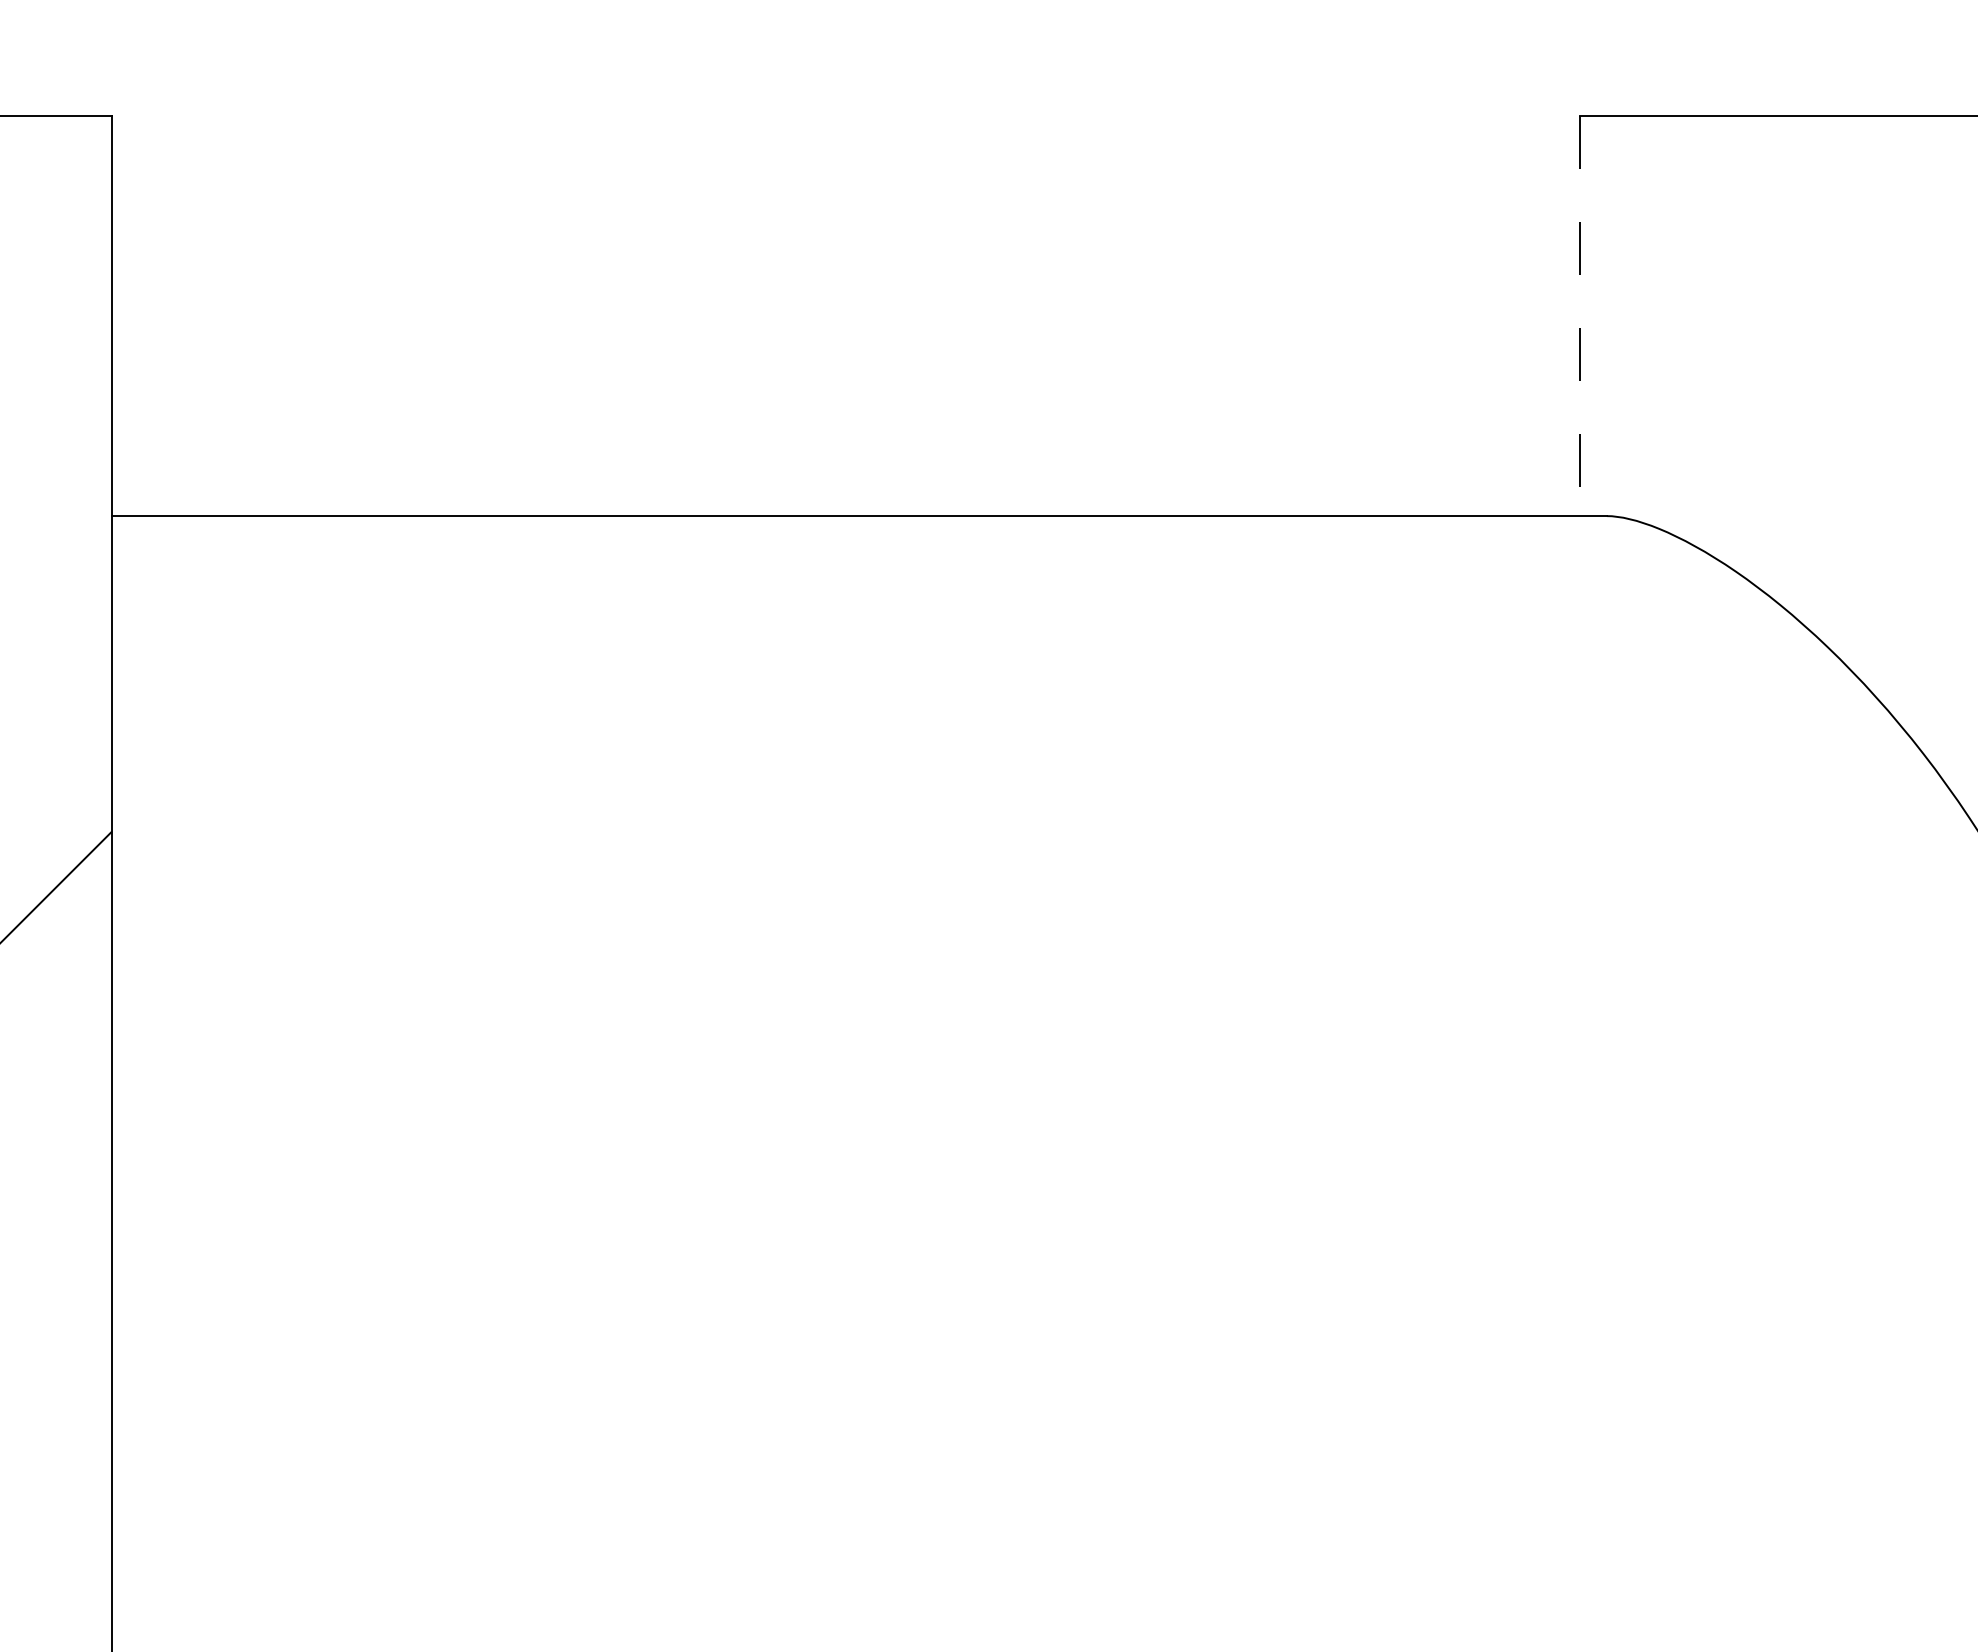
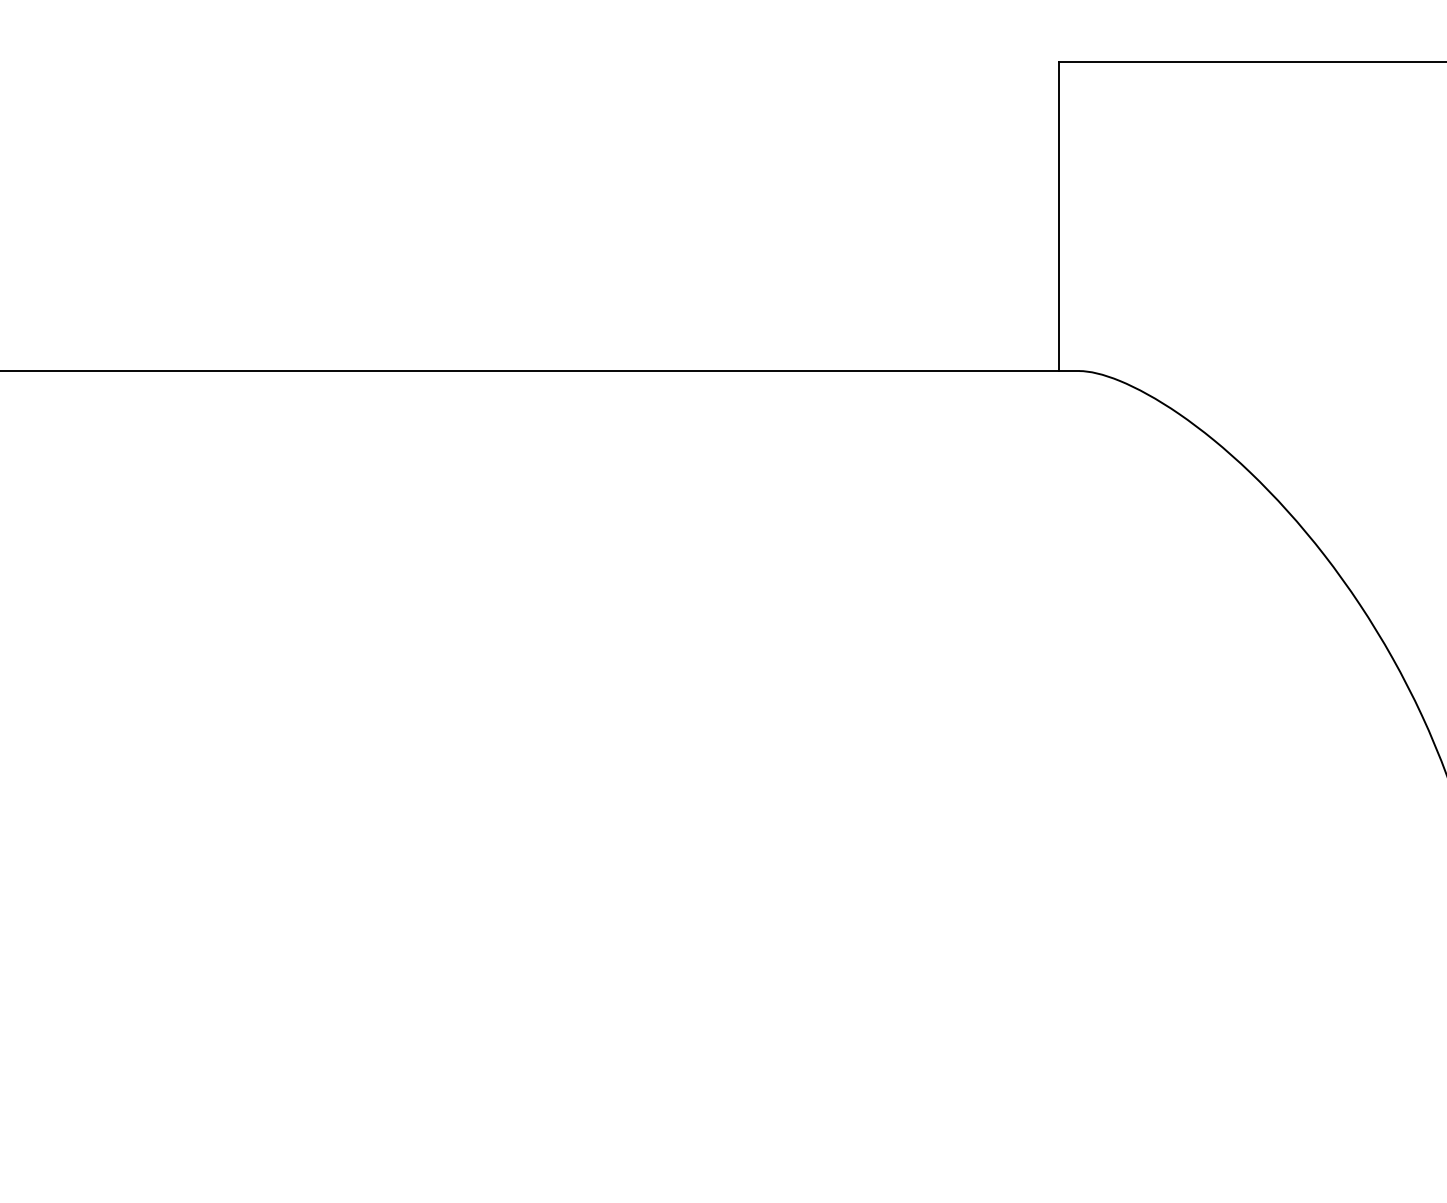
line: (1580, 316) -> (1058, 216), dashed -> solid

